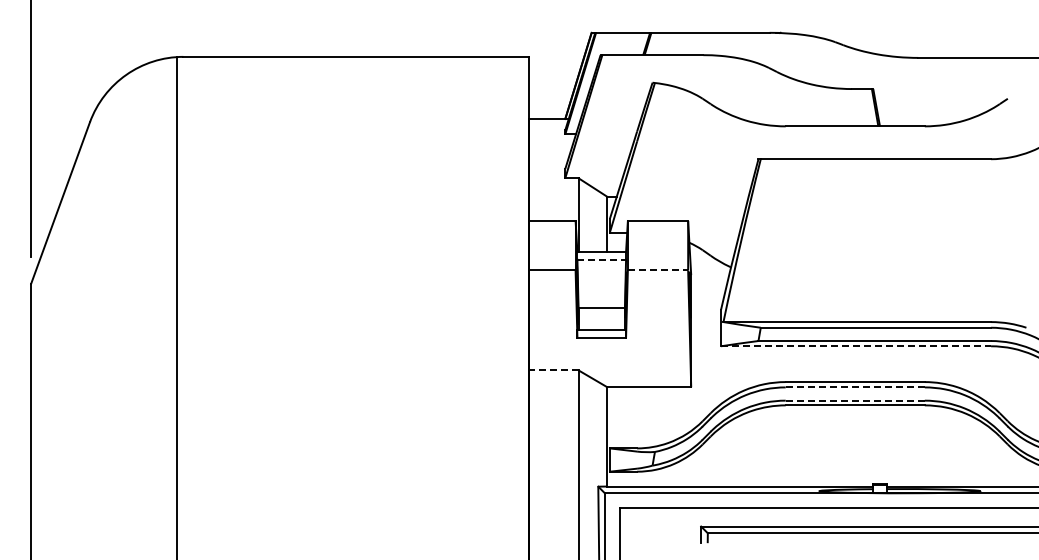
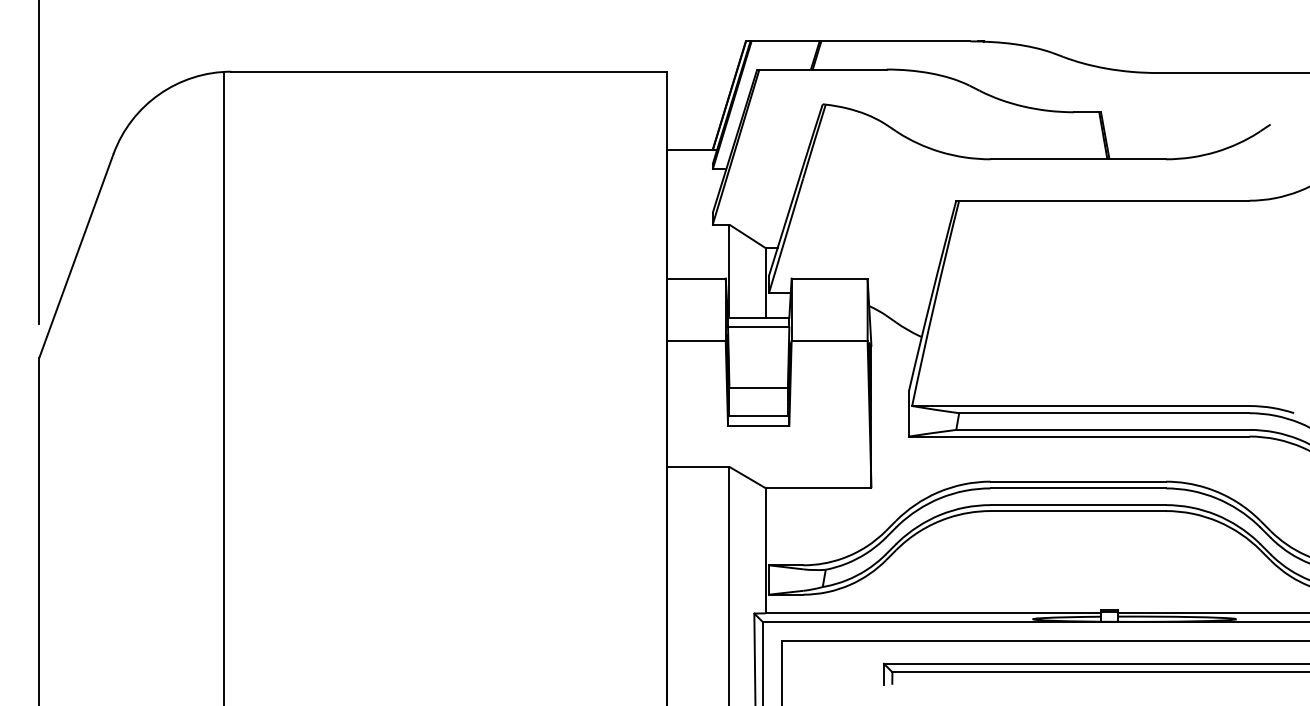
line: (602, 259) -> (759, 327), dashed -> solid
line: (658, 270) -> (830, 341), dashed -> solid
line: (856, 346) -> (1079, 436), dashed -> solid
line: (553, 370) -> (697, 467), dashed -> solid
line: (855, 387) -> (1078, 488), dashed -> solid
line: (855, 400) -> (1078, 504), dashed -> solid

